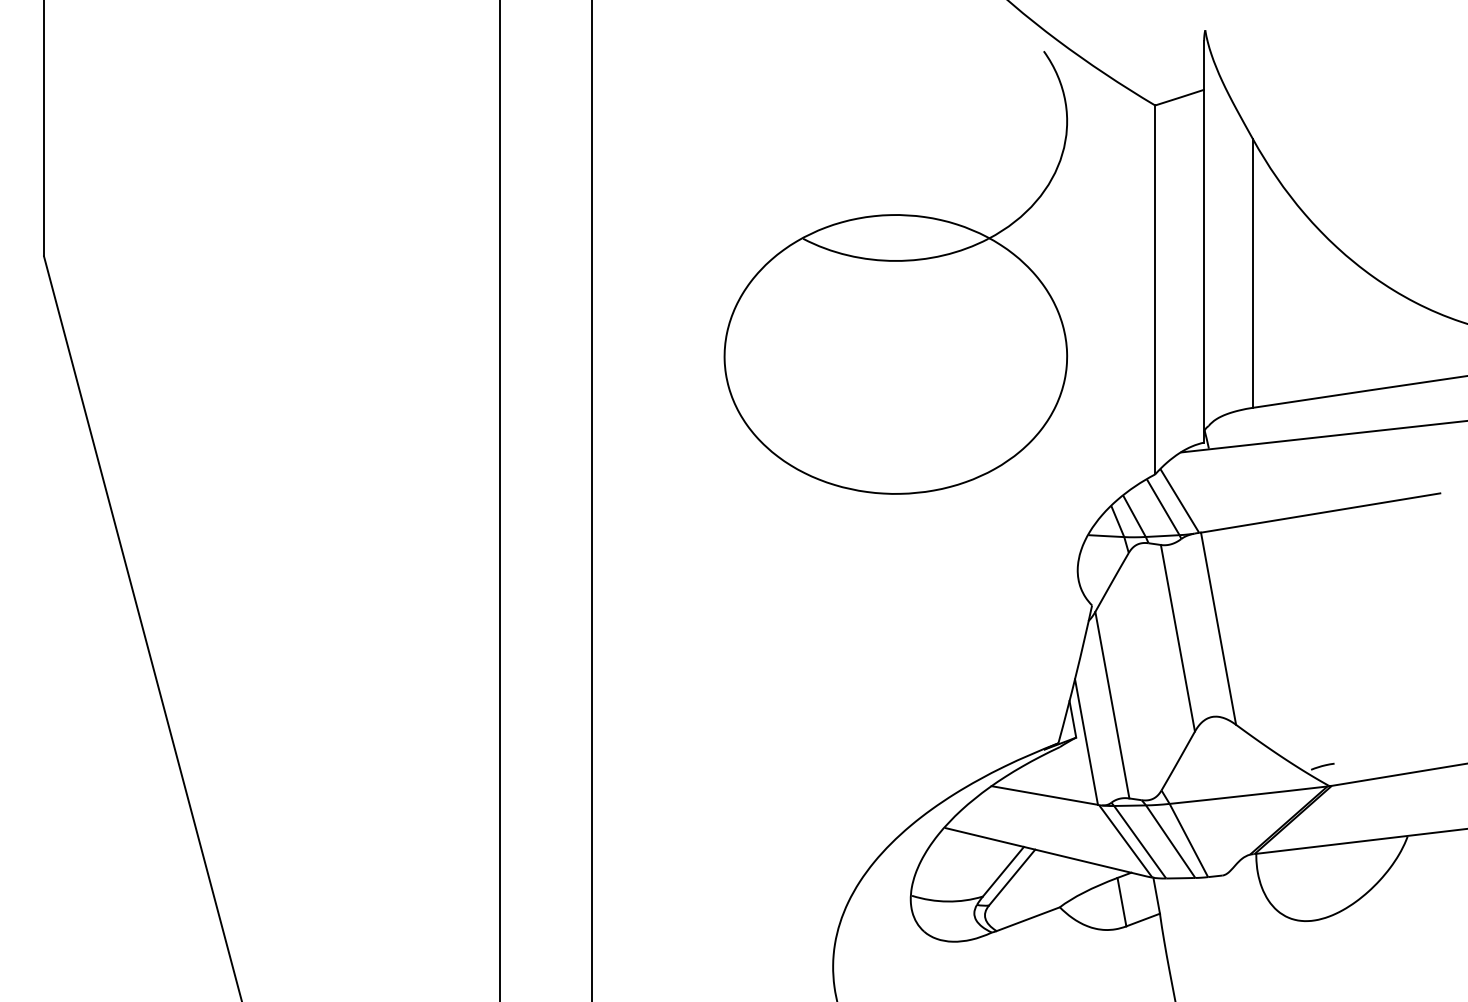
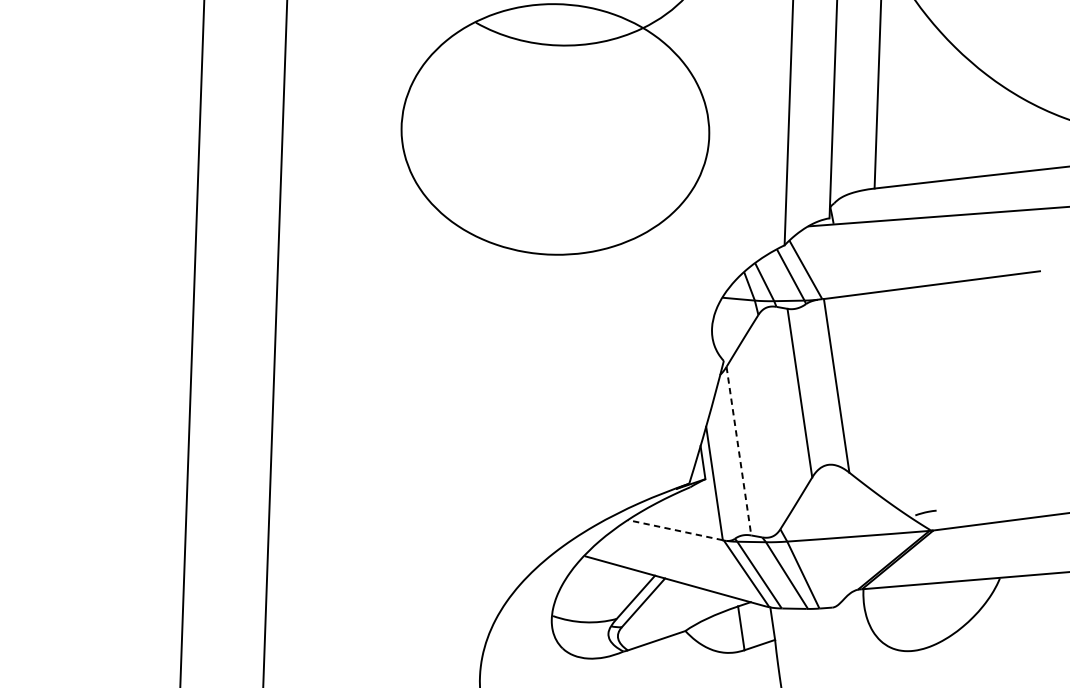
line: (1112, 705) -> (739, 451), solid -> dashed
line: (1044, 795) -> (675, 530), solid -> dashed

